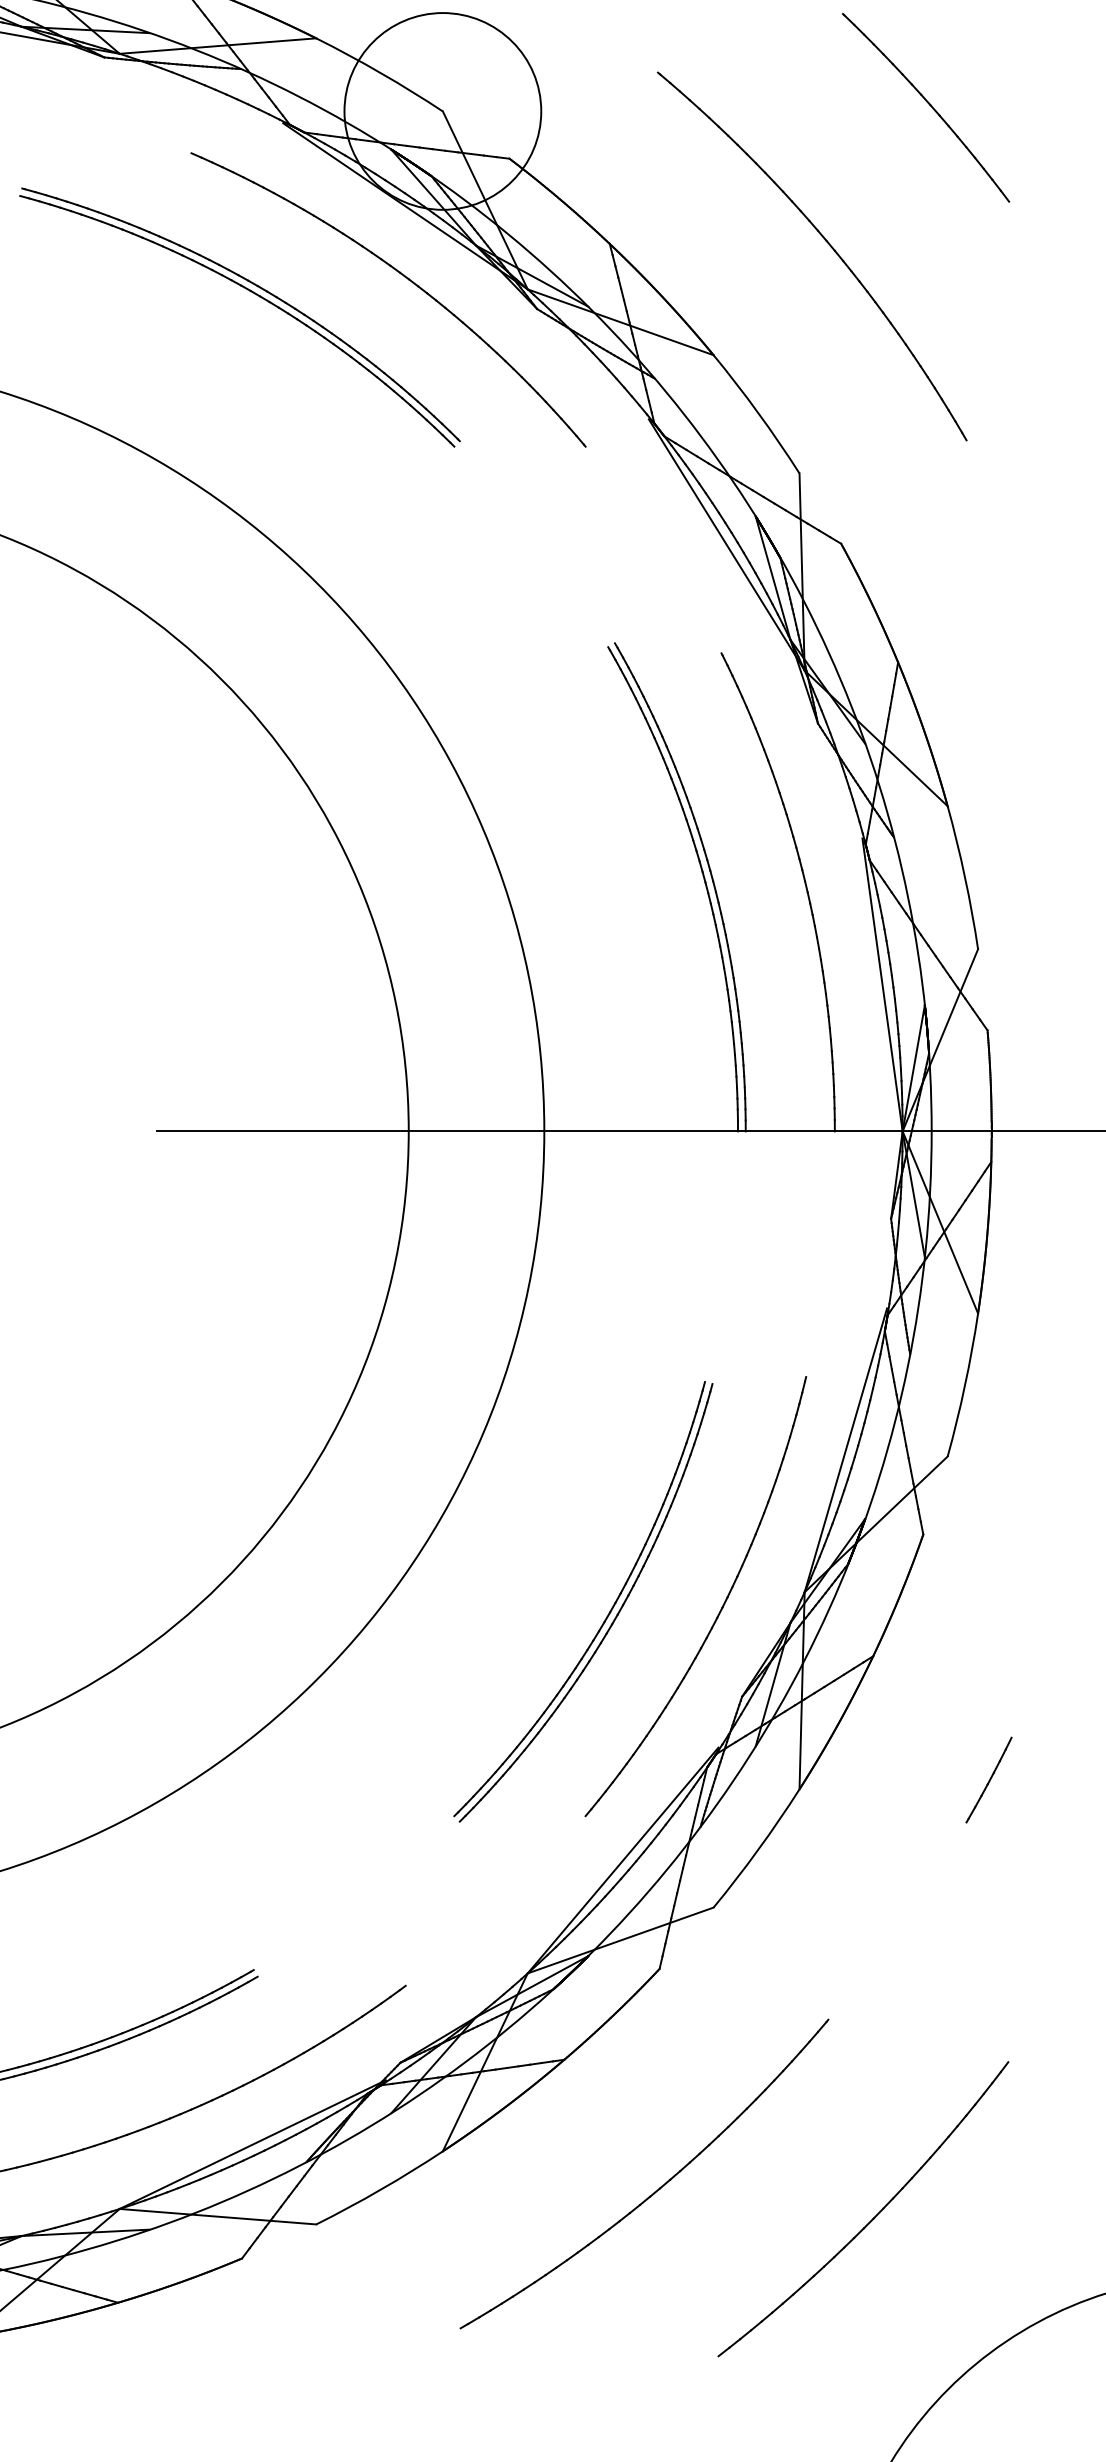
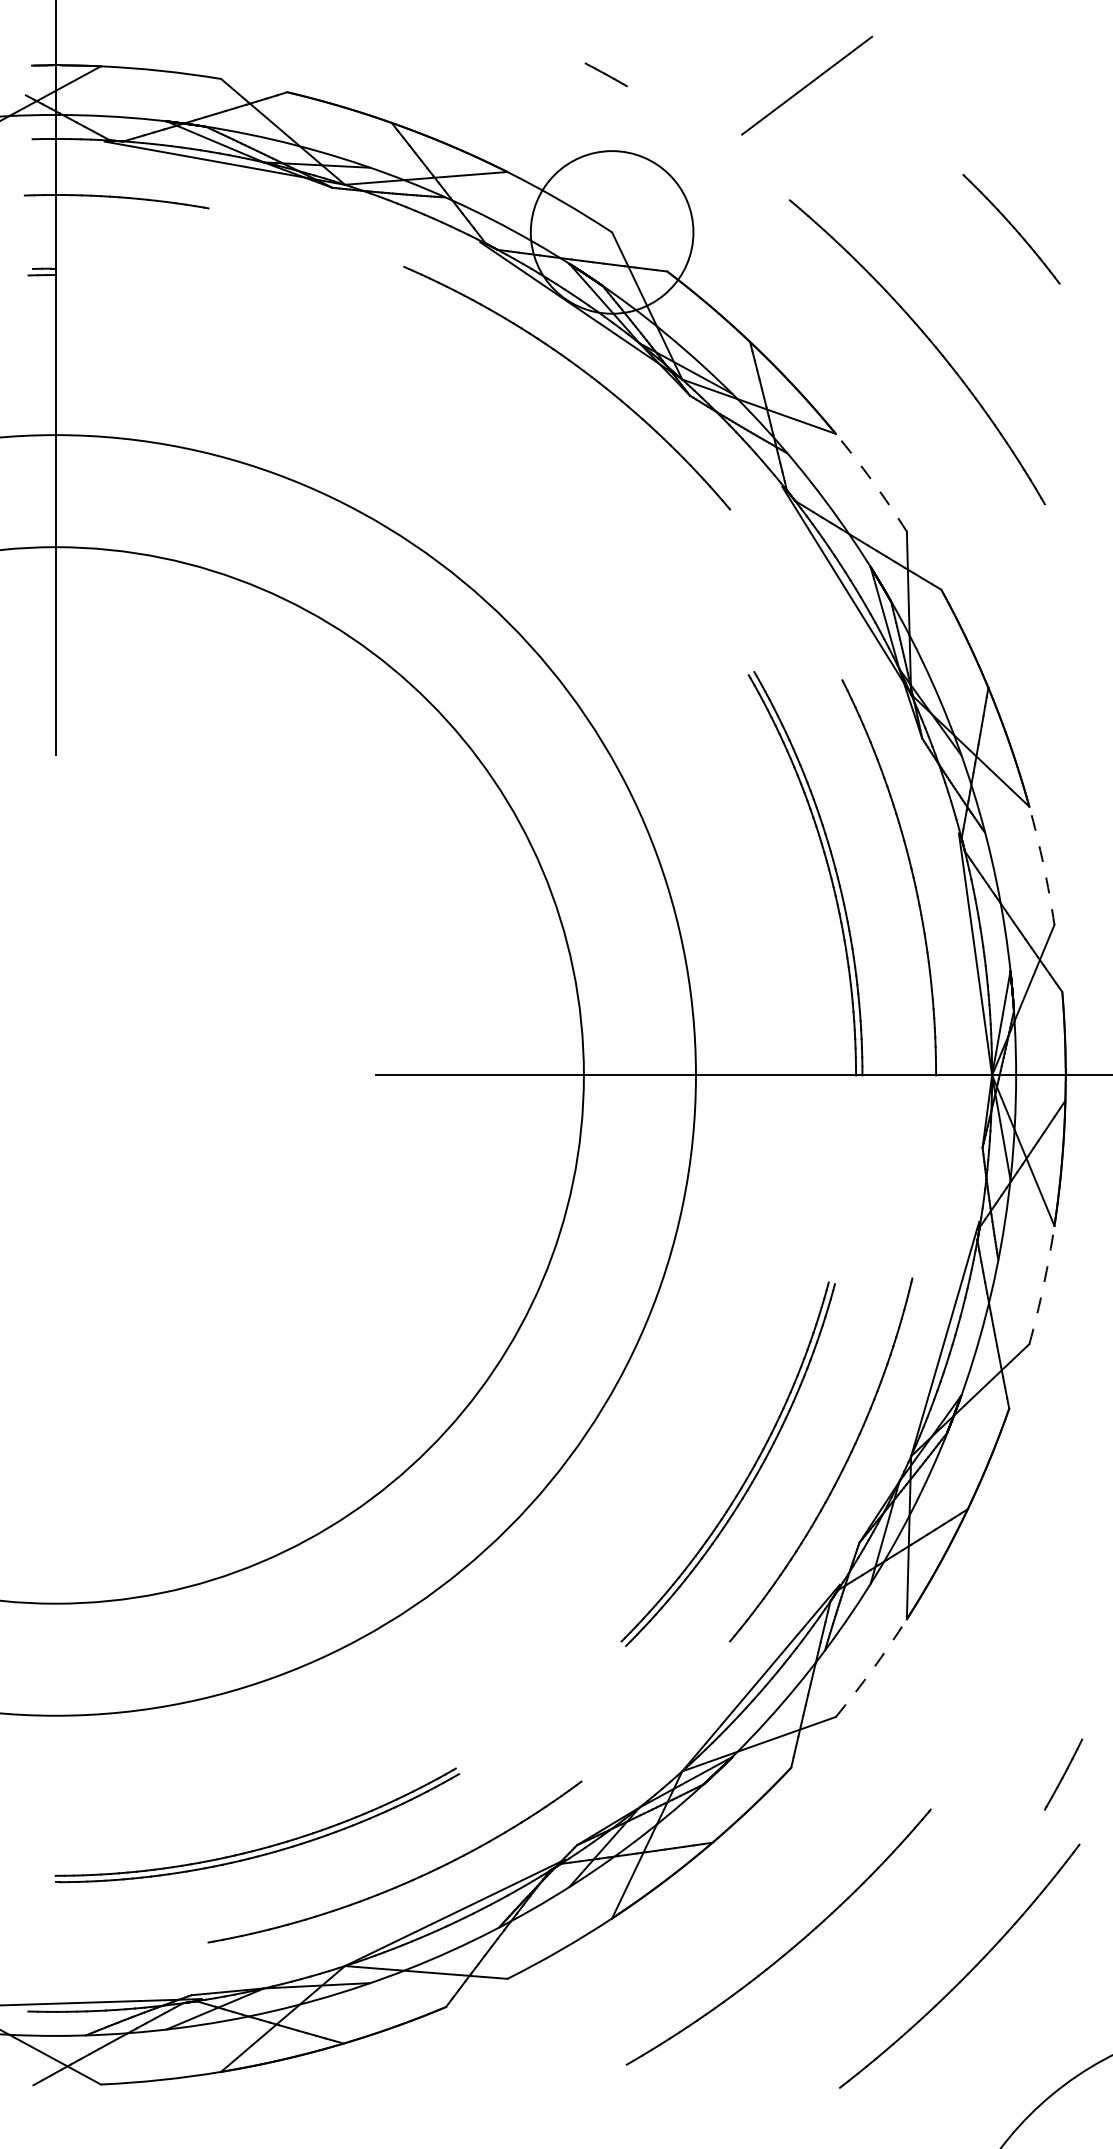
part: (926, 106) -> (1011, 228), size x0.7
part: (253, 294) -> (455, 383), removed
arc: (757, 412) -> (872, 481), solid -> dashed
arc: (964, 877) -> (1043, 865), solid -> dashed
arc: (964, 1385) -> (1043, 1285), solid -> dashed
line: (988, 1779) -> (1063, 1774), moved
arc: (757, 1850) -> (872, 1669), solid -> dashed

